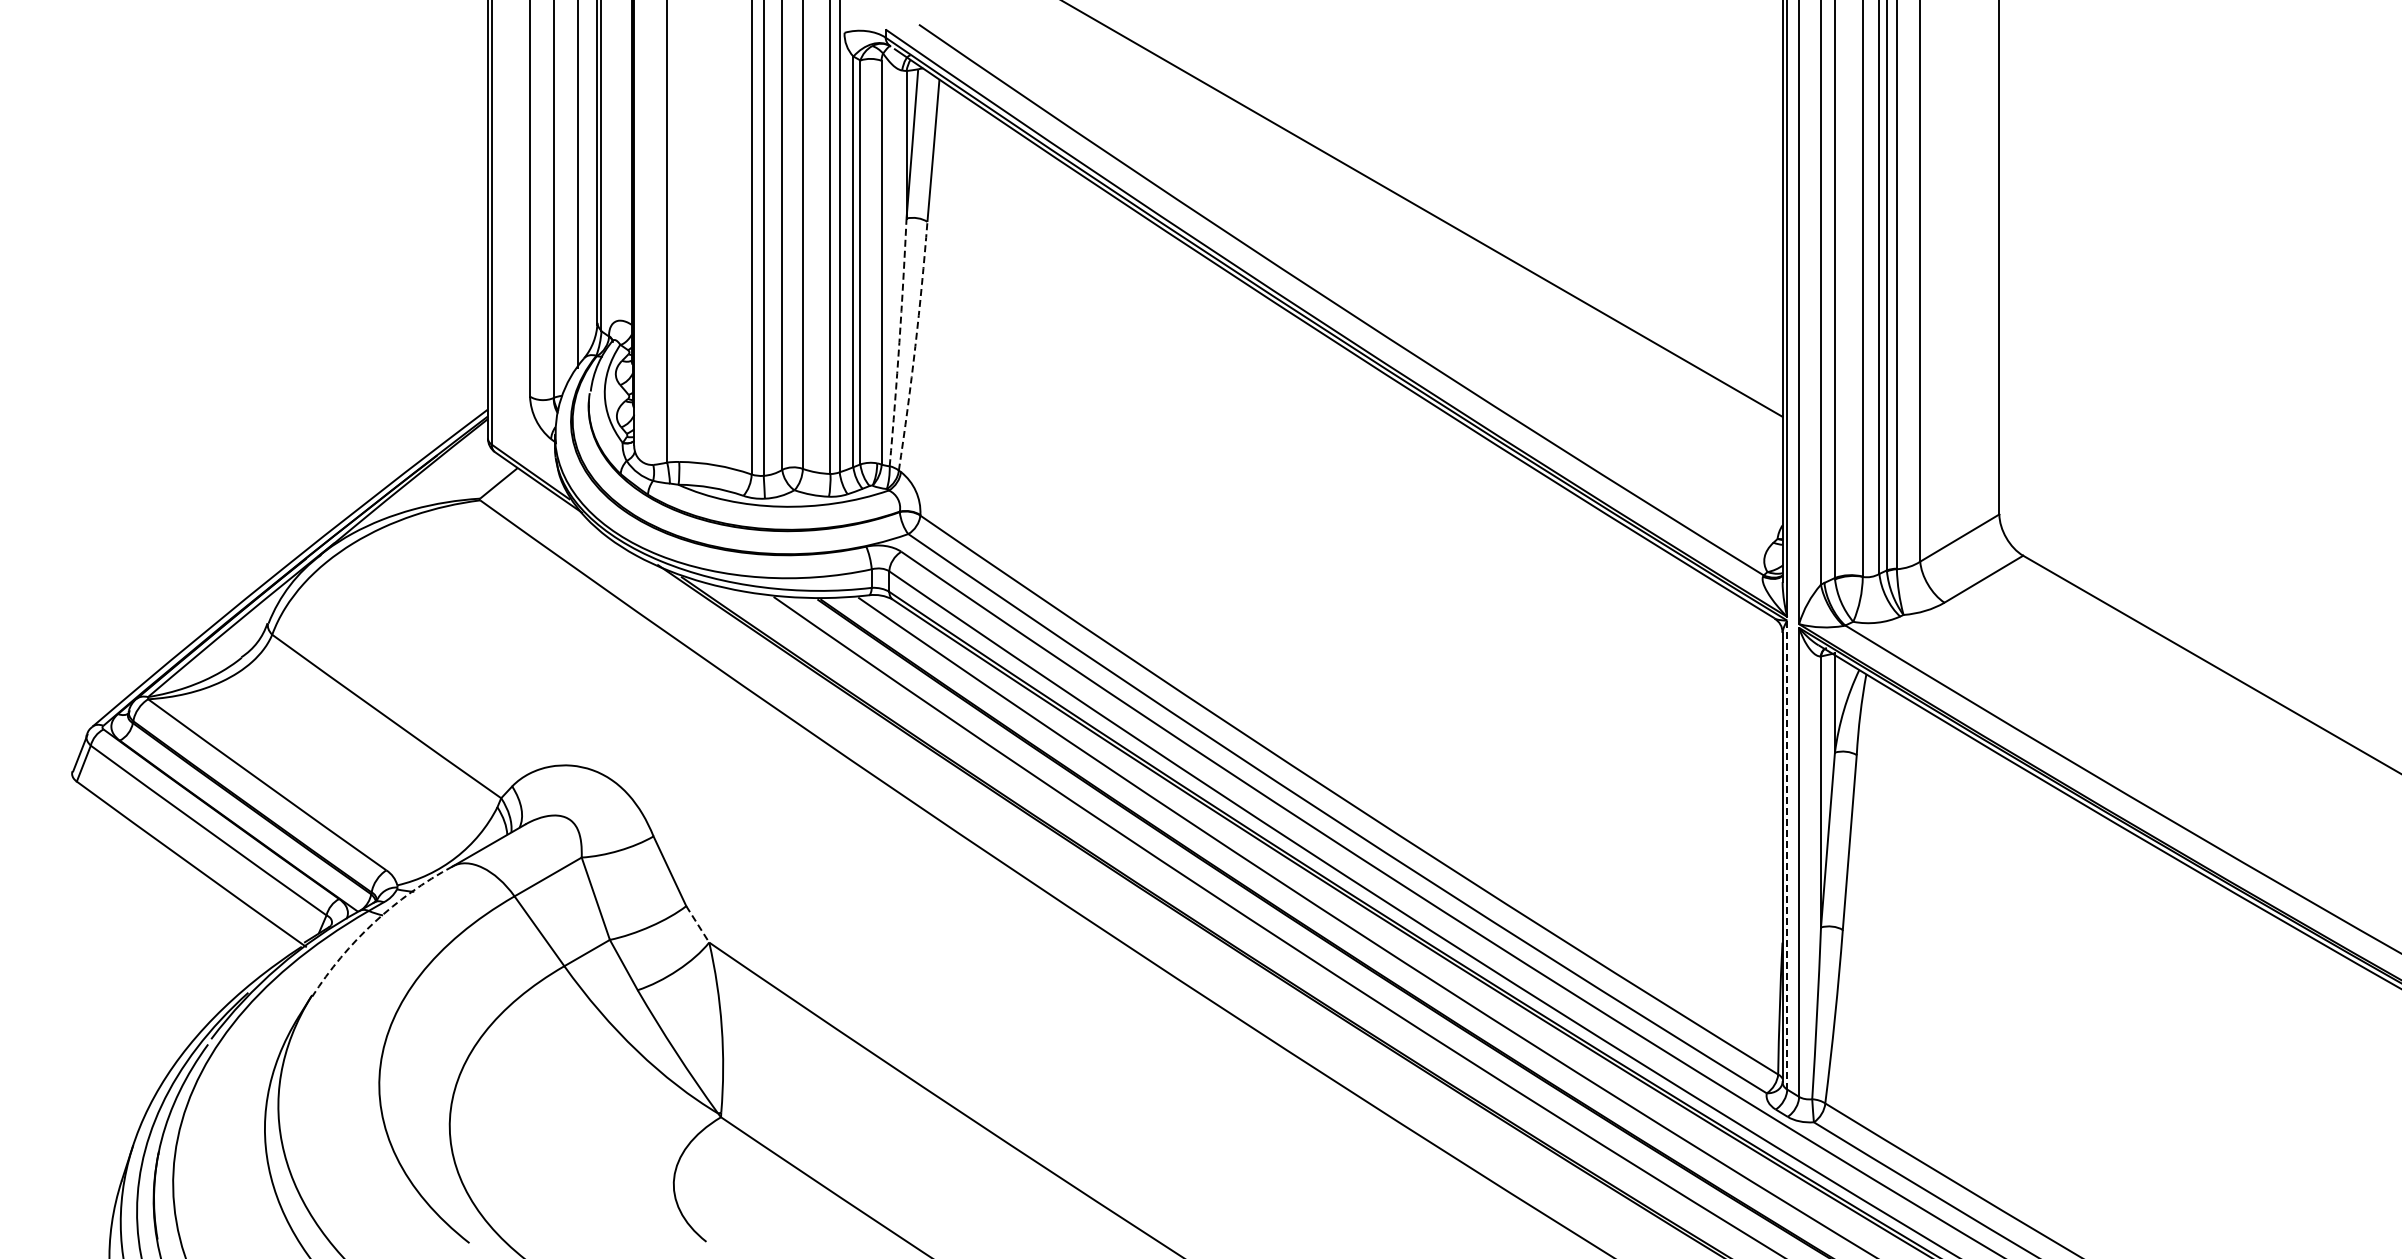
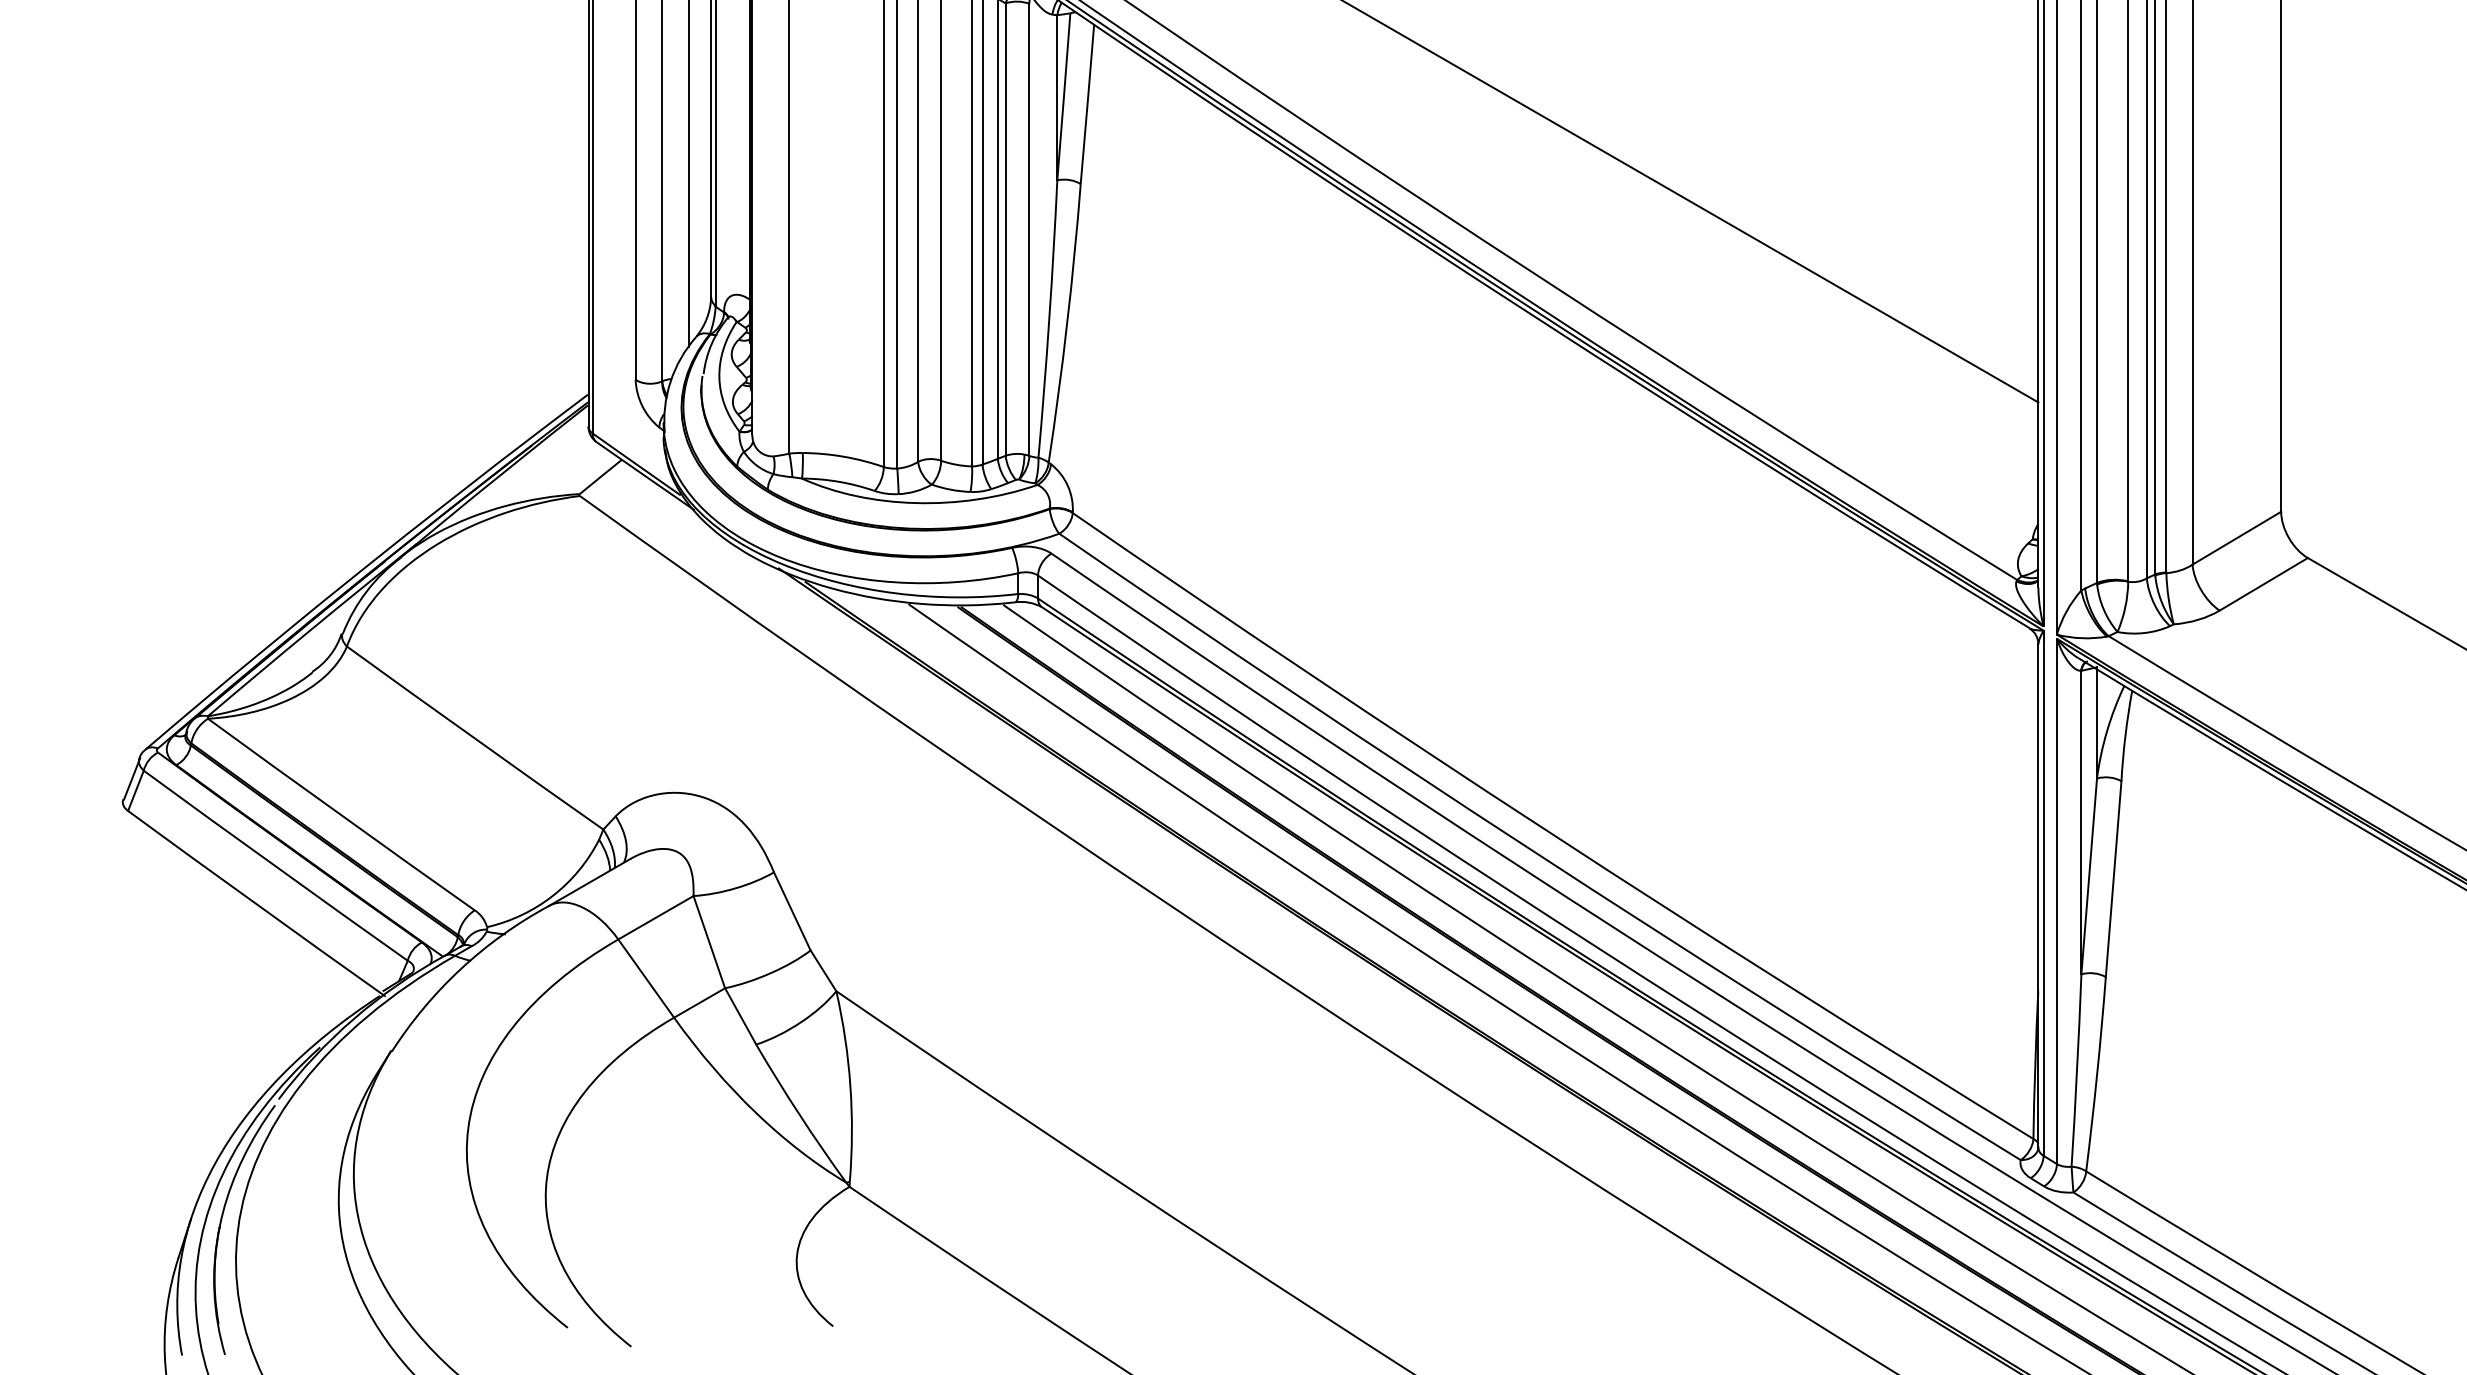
arc: (899, 342) -> (1049, 319), dashed -> solid
arc: (915, 346) -> (1067, 323), dashed -> solid
line: (1787, 855) -> (2043, 893), dashed -> solid
arc: (374, 922) -> (461, 968), dashed -> solid
line: (697, 924) -> (823, 970), dashed -> solid

